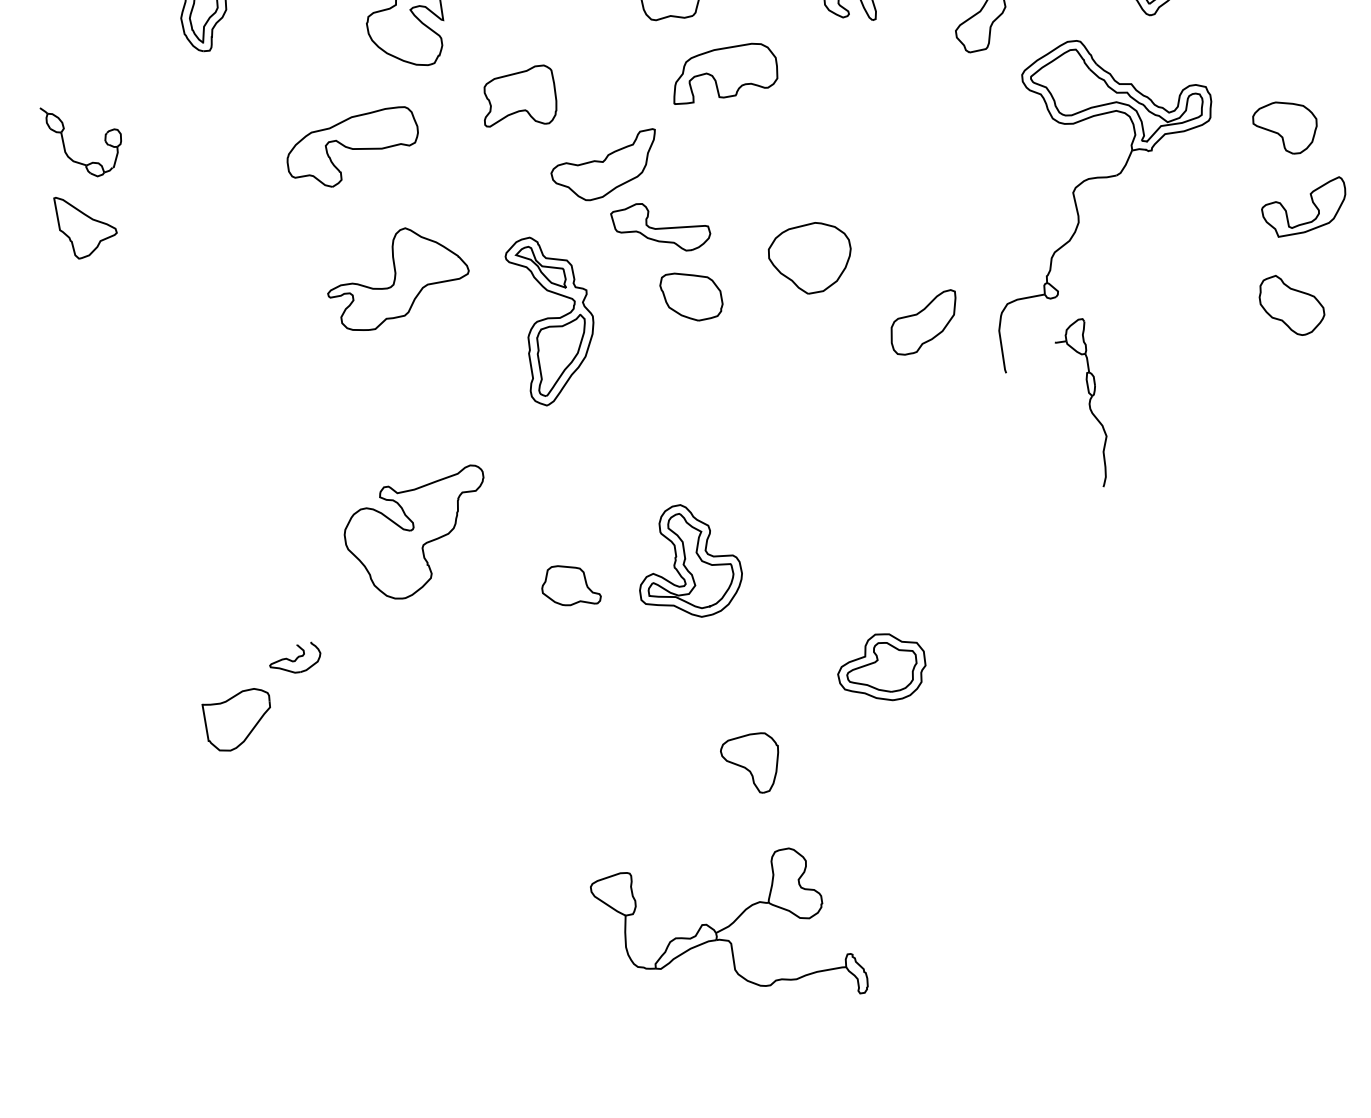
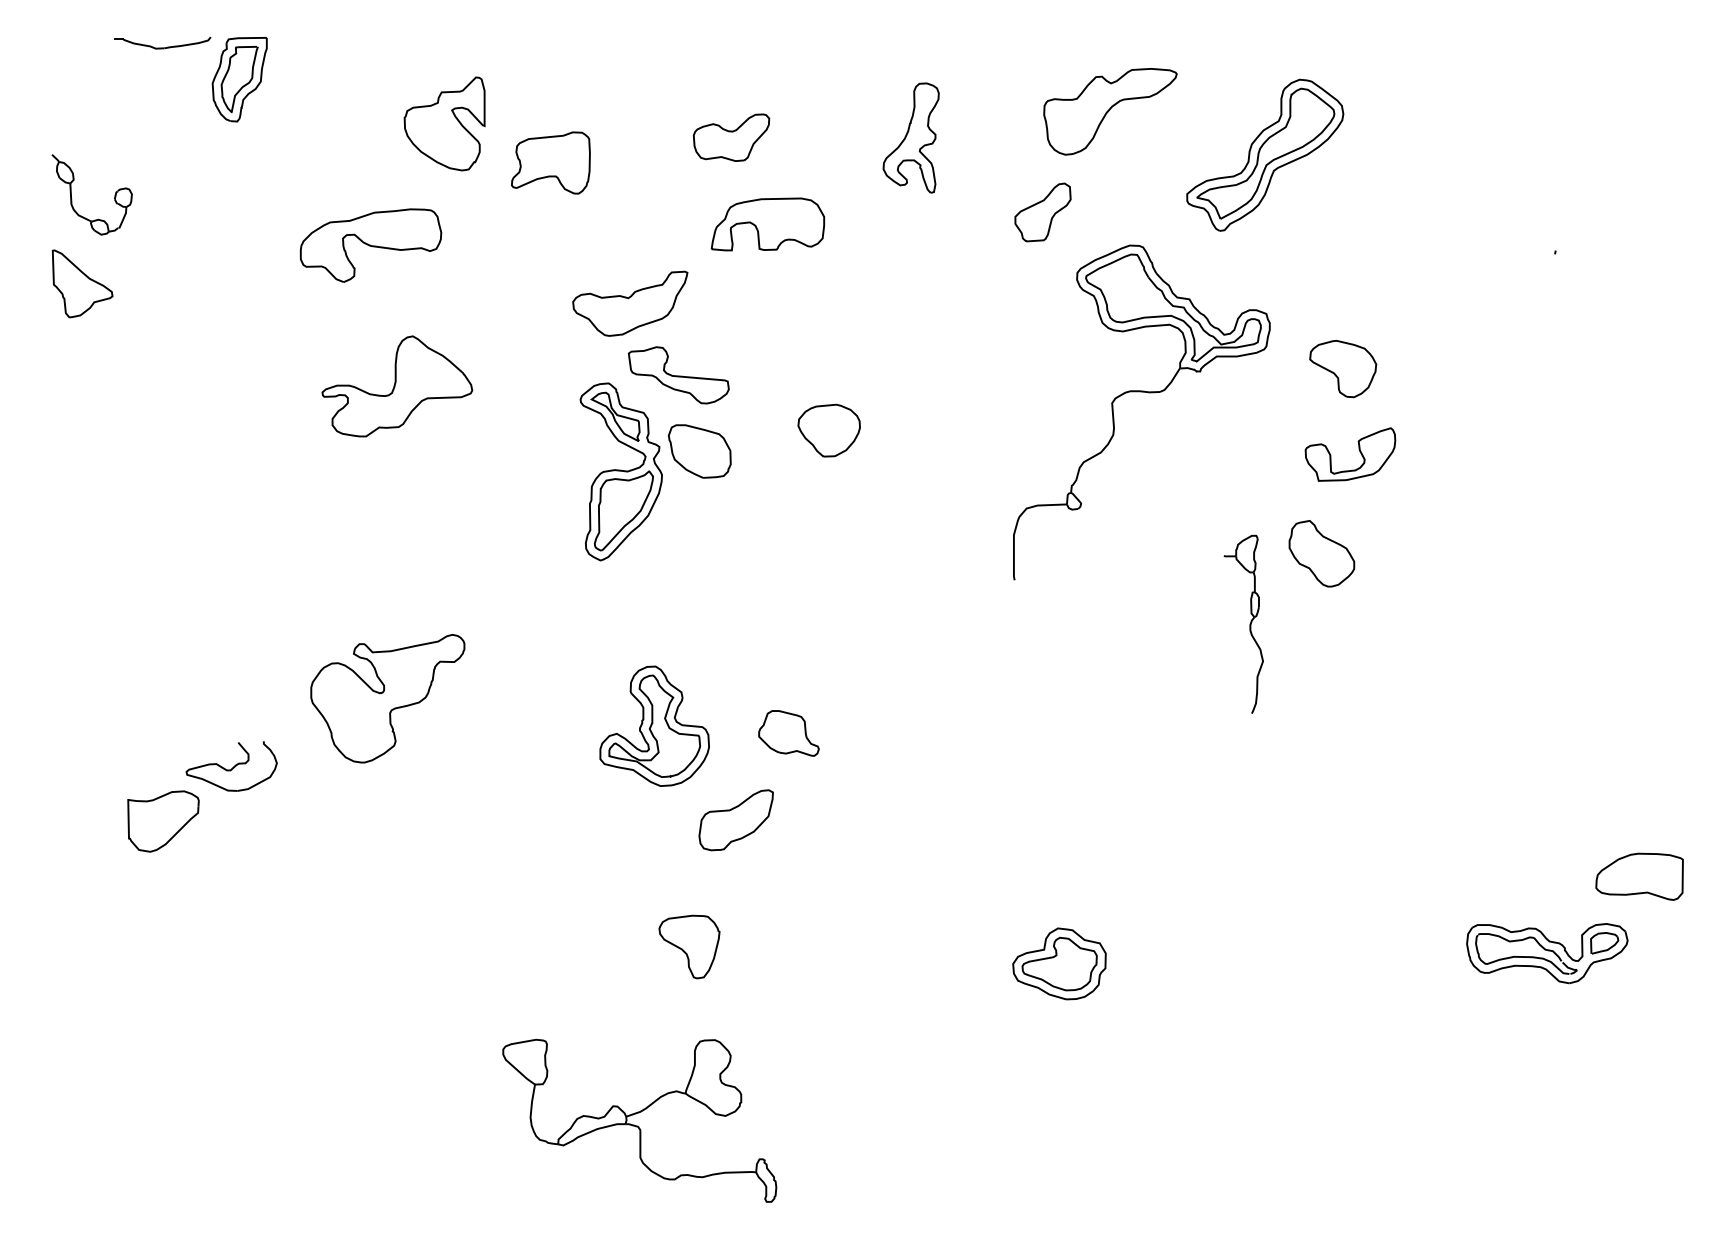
part: (518, 97) -> (550, 162), moved
part: (809, 258) -> (828, 430), size x0.71
part: (553, 318) -> (620, 471), moved
part: (923, 323) -> (735, 820), moved
part: (1088, 403) -> (1249, 624), moved
part: (417, 534) -> (387, 698), moved
part: (570, 585) -> (788, 733), moved
part: (295, 658) -> (231, 766), size x1.67
part: (881, 667) -> (1059, 963), moved

